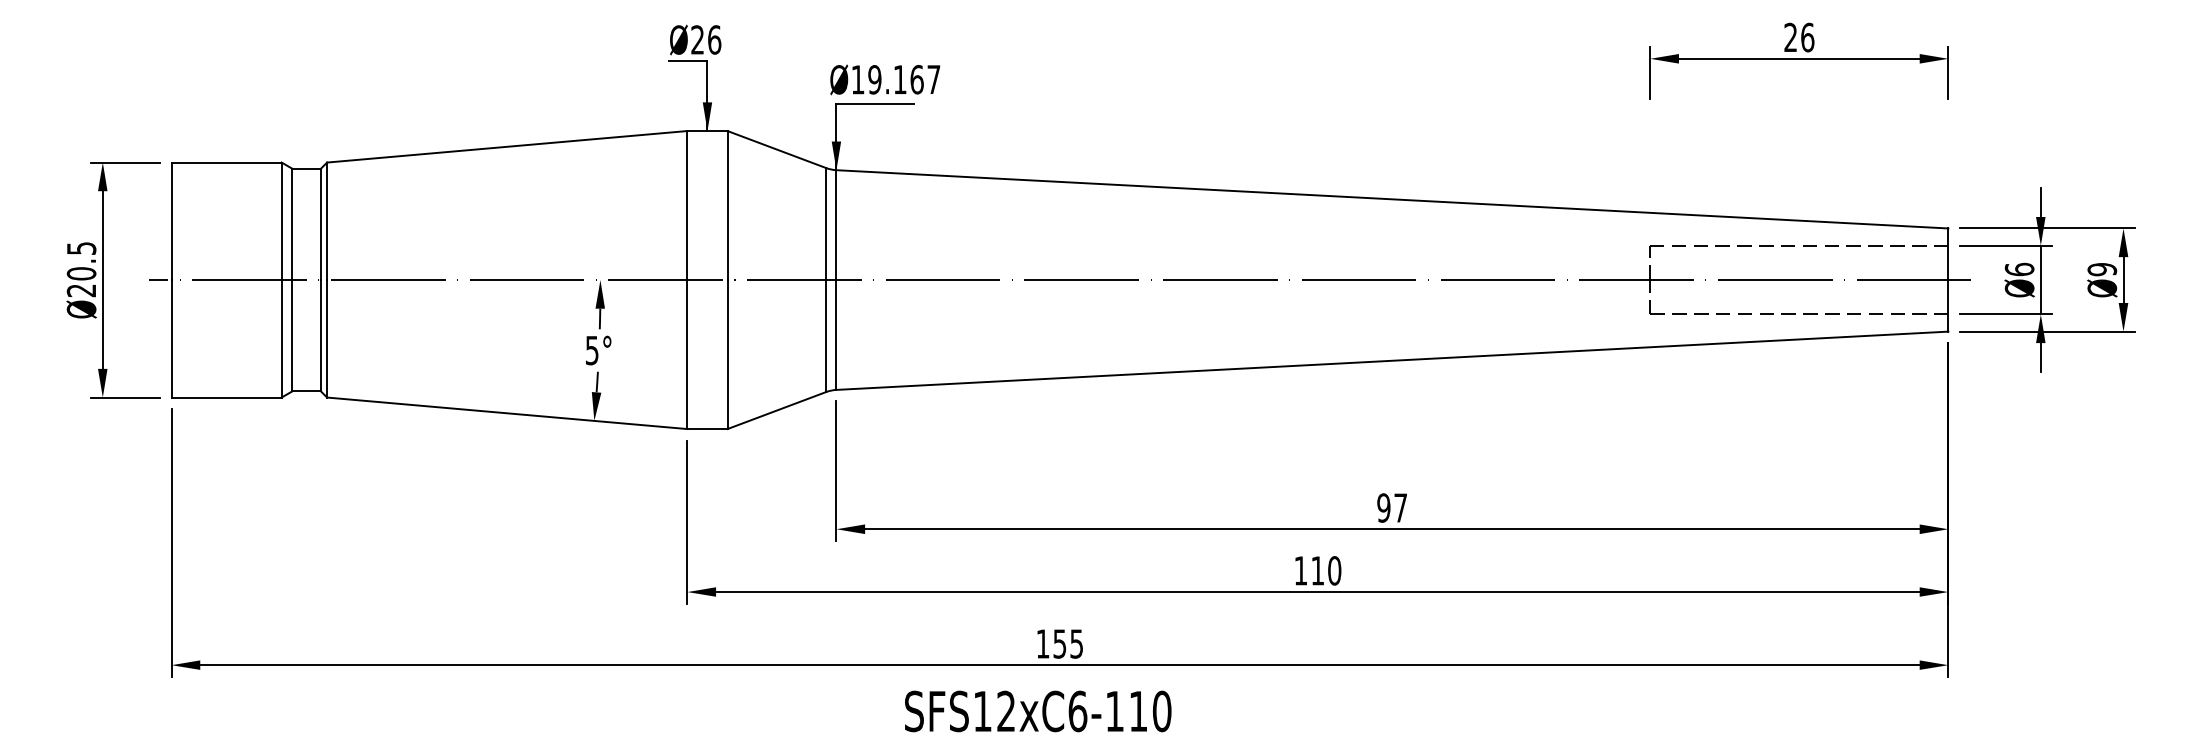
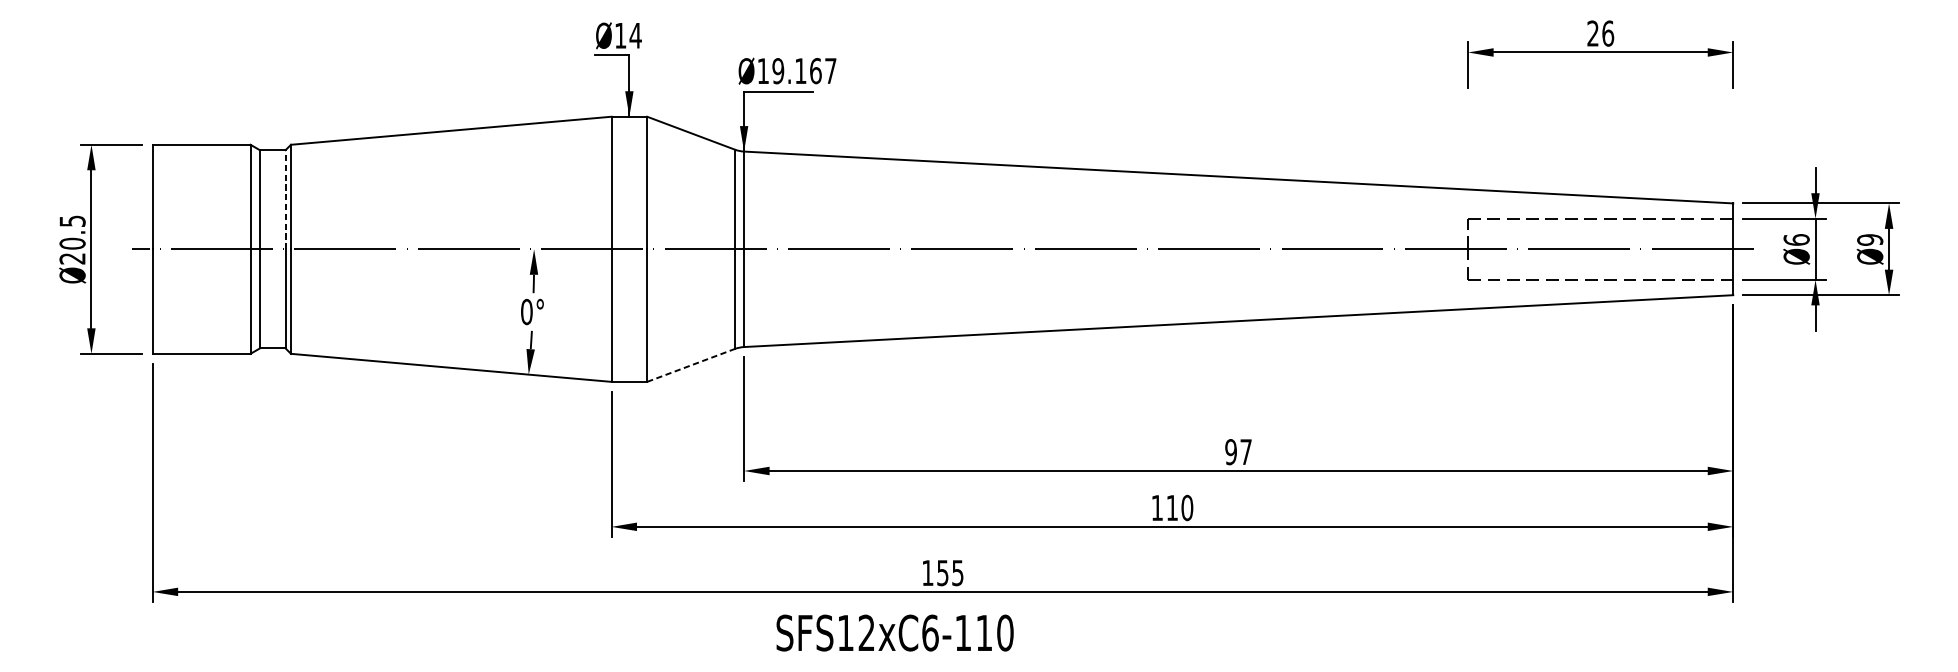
text: (706, 39) -> (628, 35), Ø26 -> Ø14
line: (321, 224) -> (286, 199), solid -> dashed
text: (591, 350) -> (526, 311), 5° -> 0°
line: (776, 410) -> (690, 365), solid -> dashed
text: (1038, 711) -> (895, 633), moved

